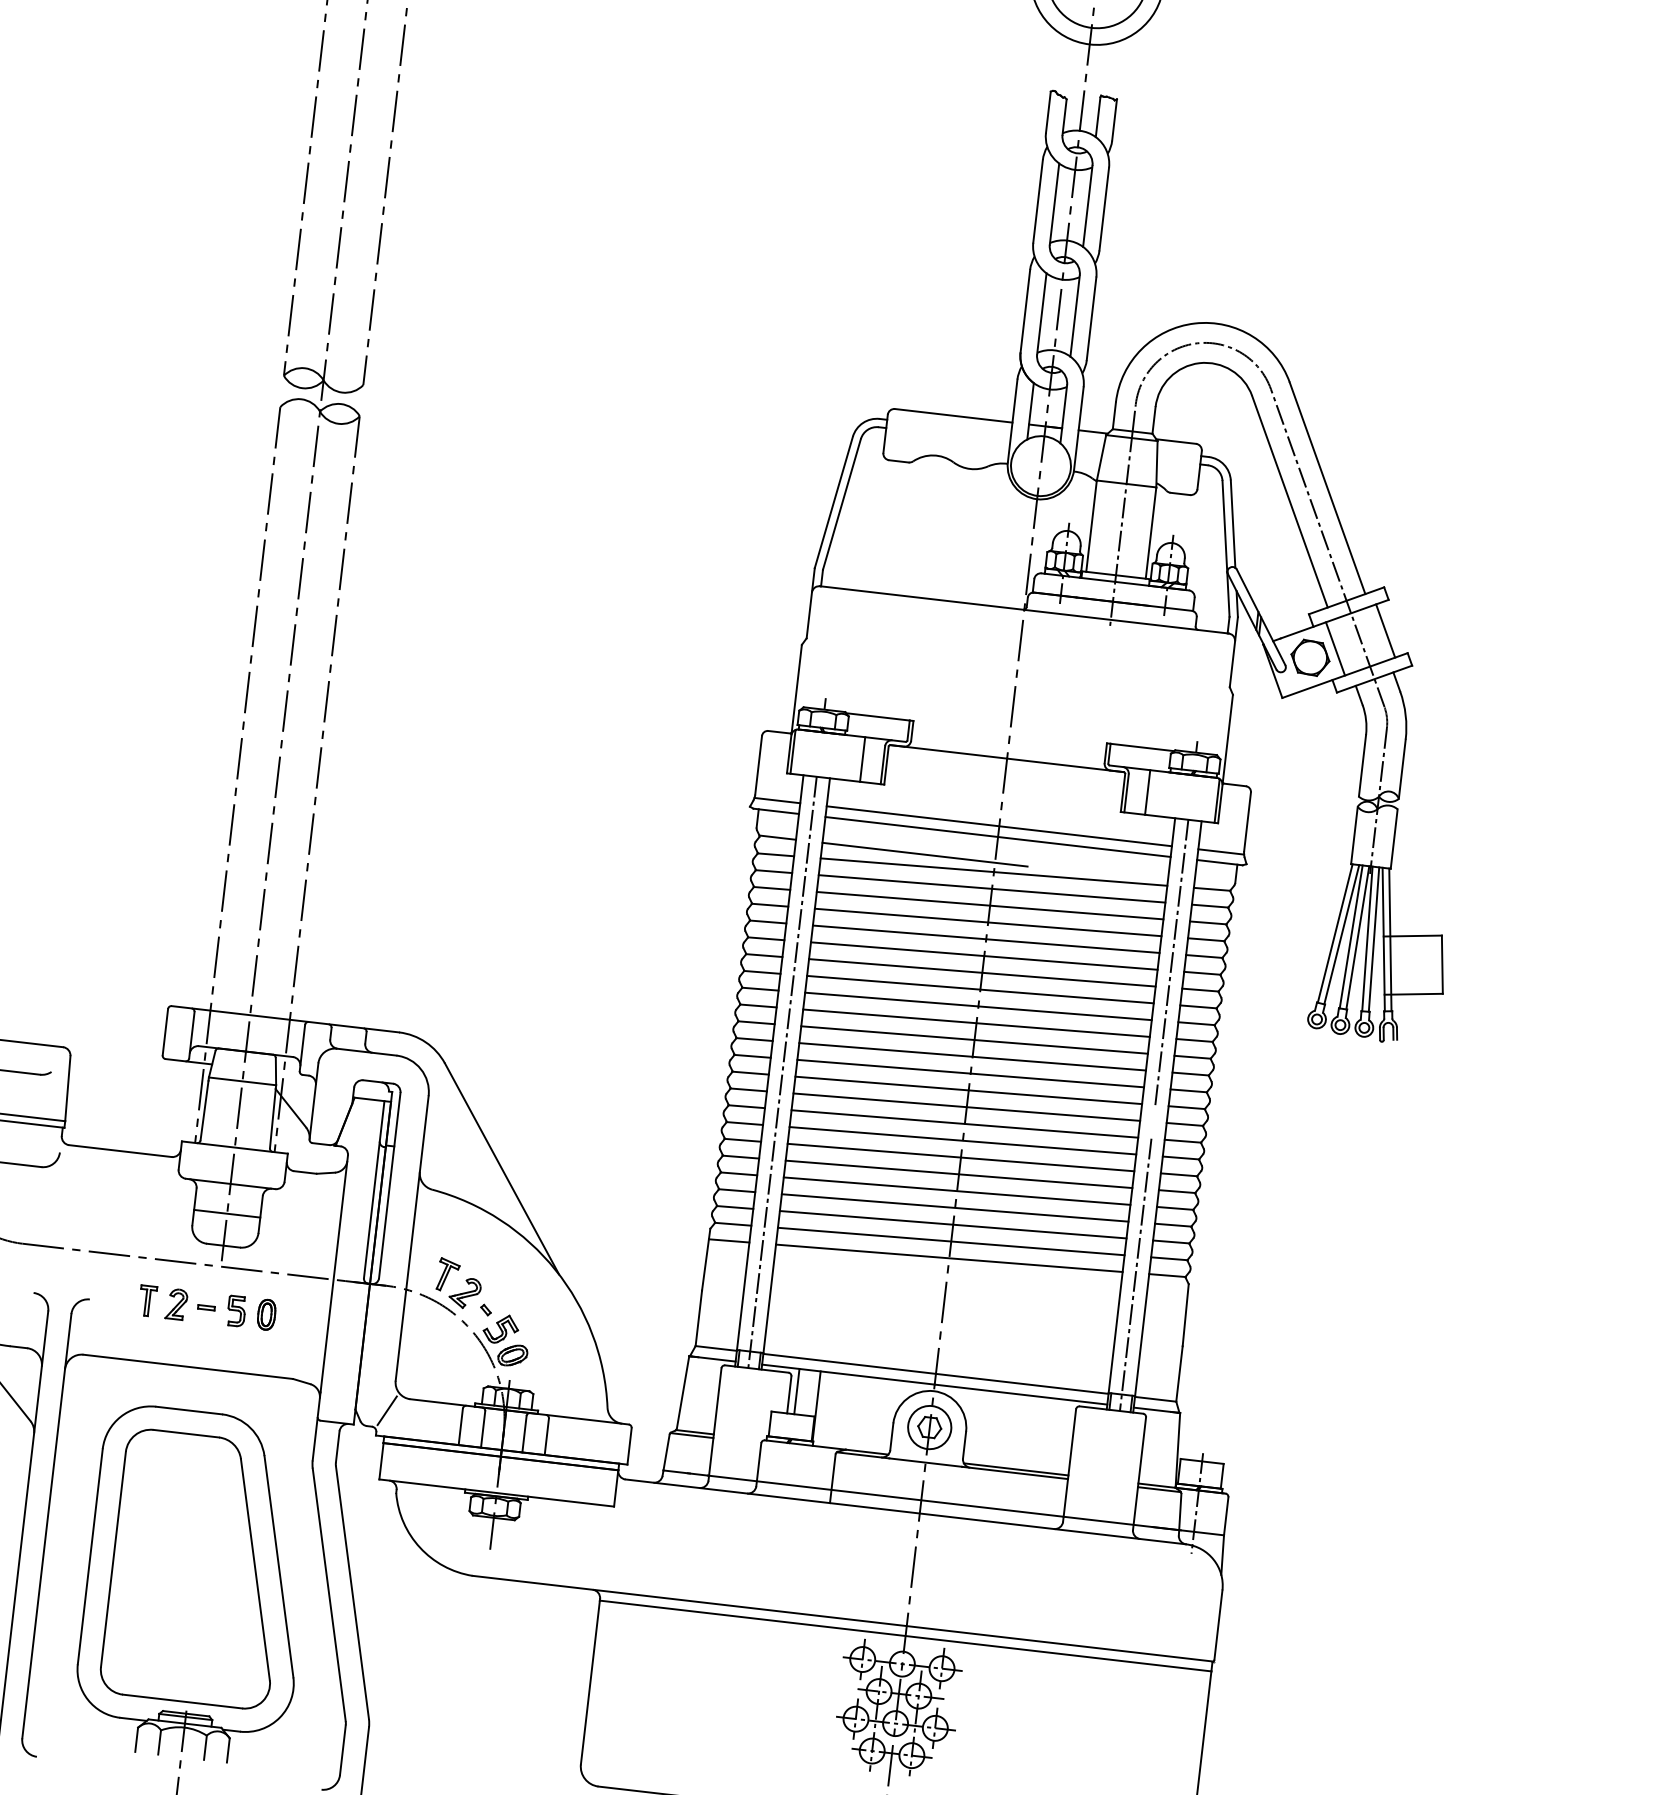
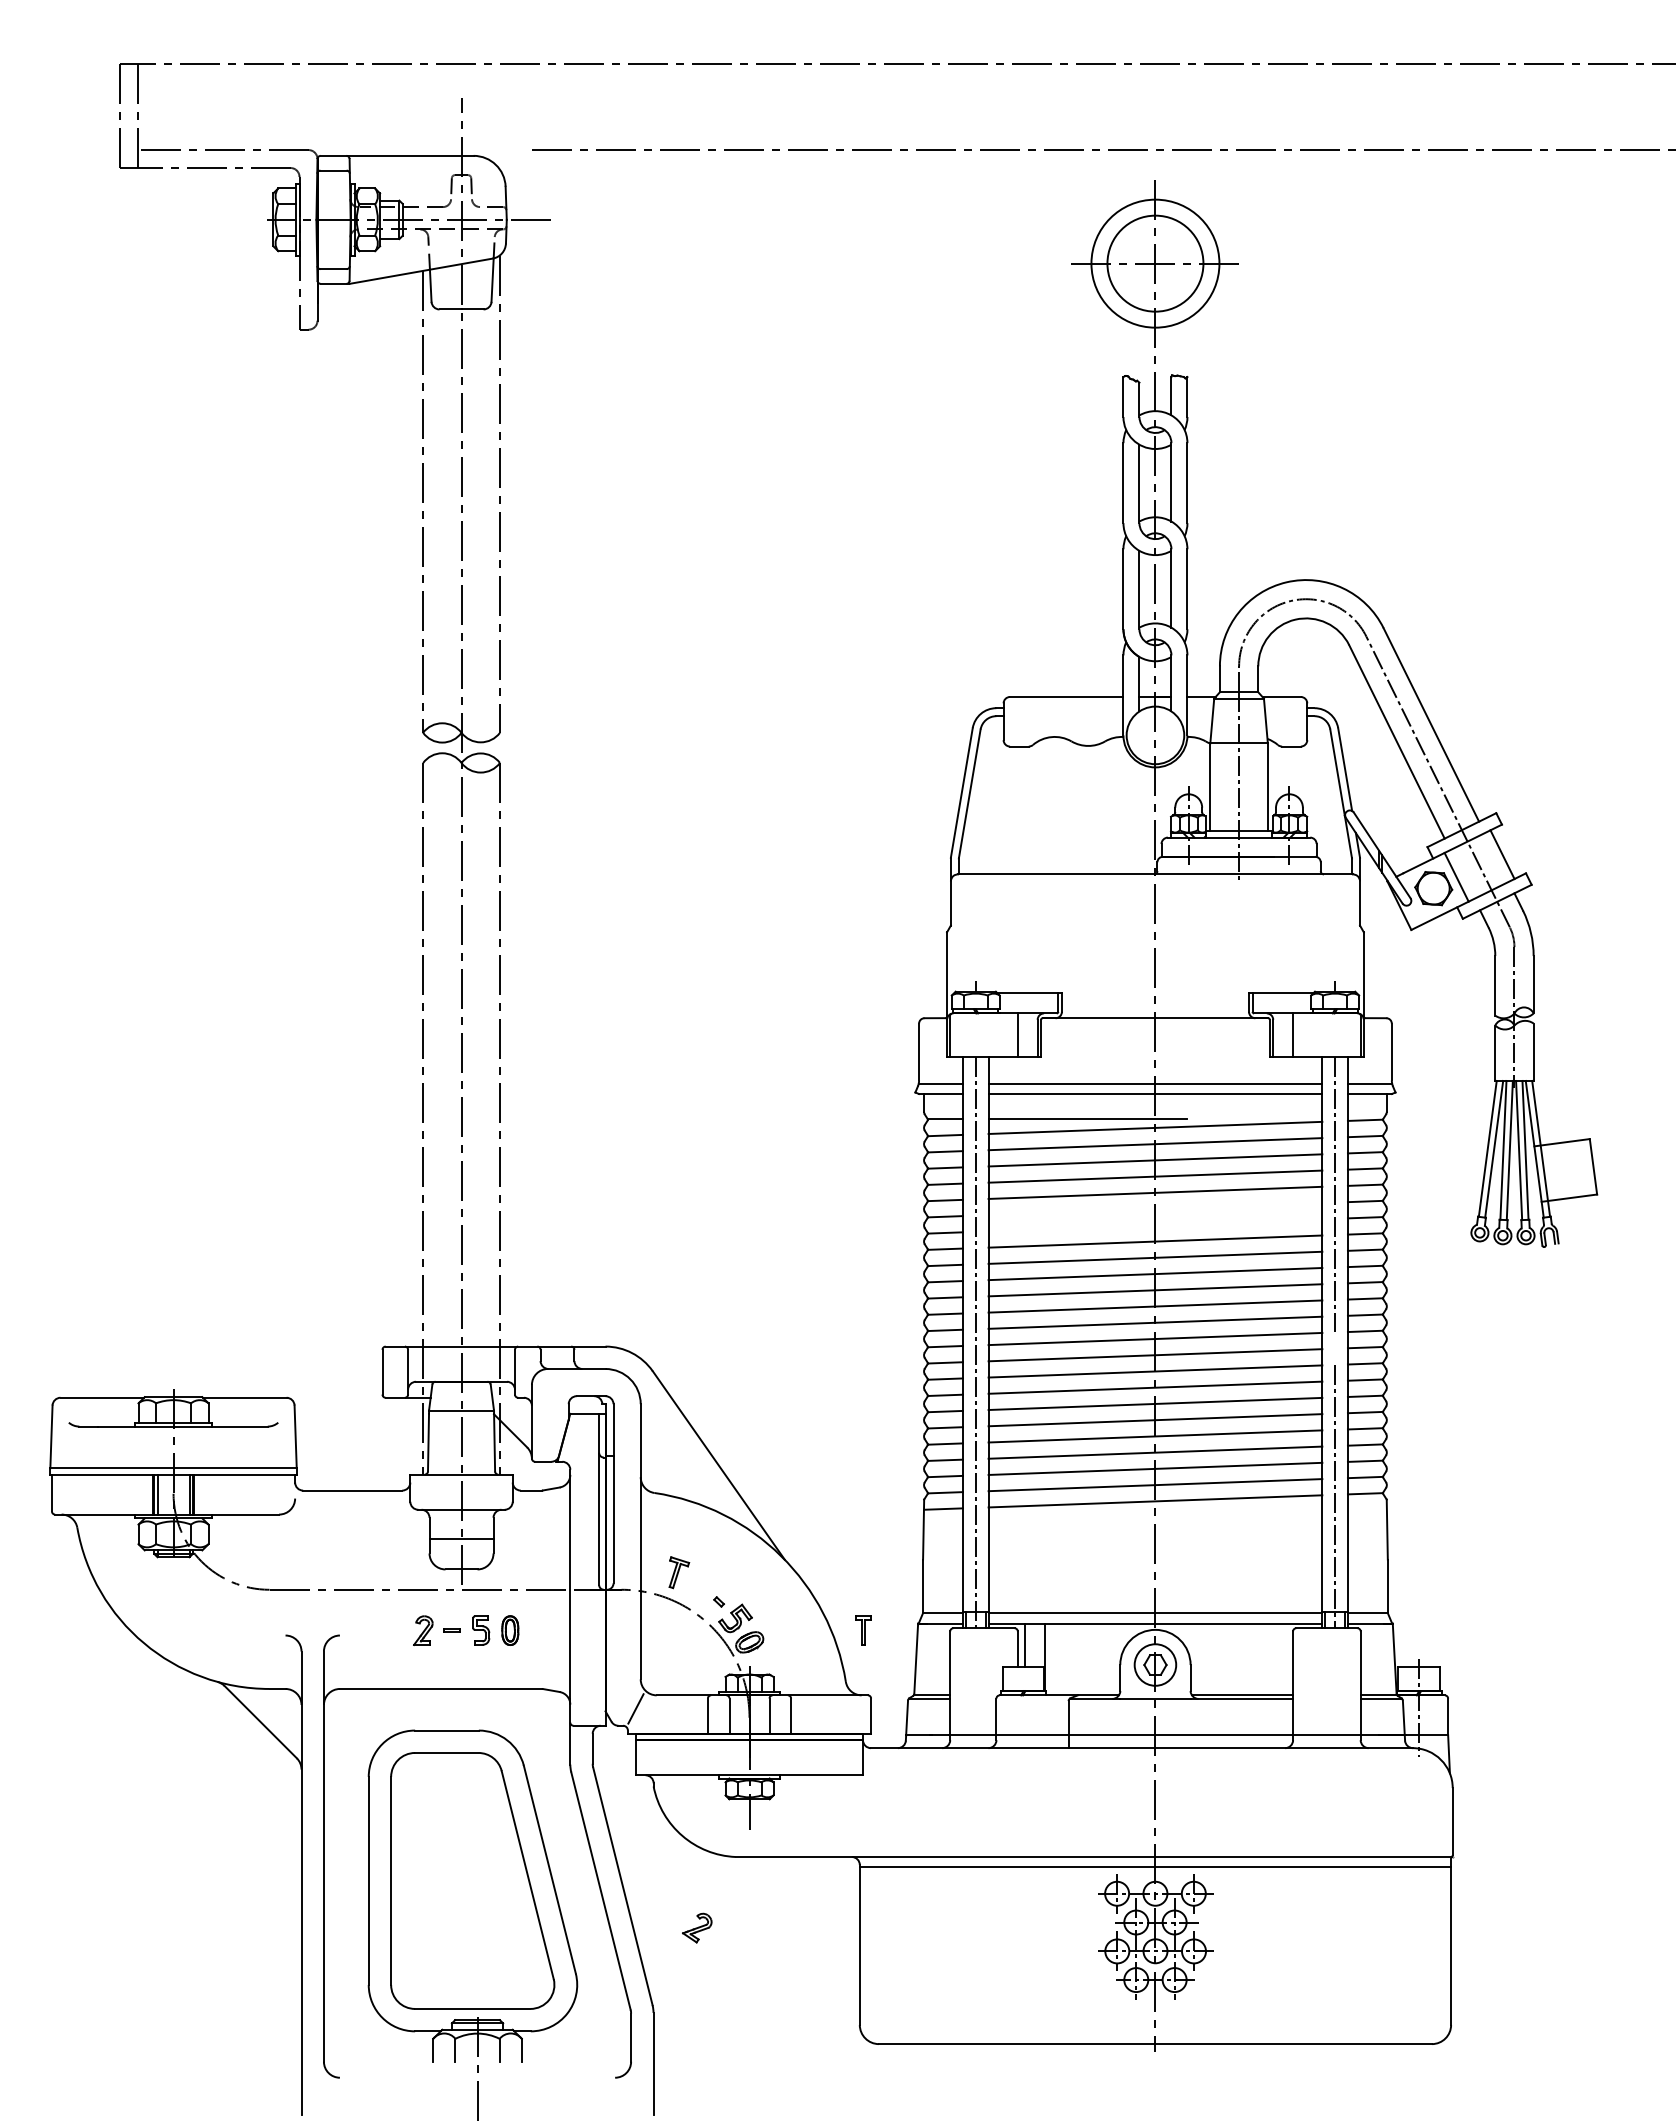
line: (984, 956) -> (1155, 1209), removed
line: (982, 973) -> (1155, 1225), removed
part: (465, 1292) -> (697, 1927), moved
part: (147, 1300) -> (863, 1630), moved

